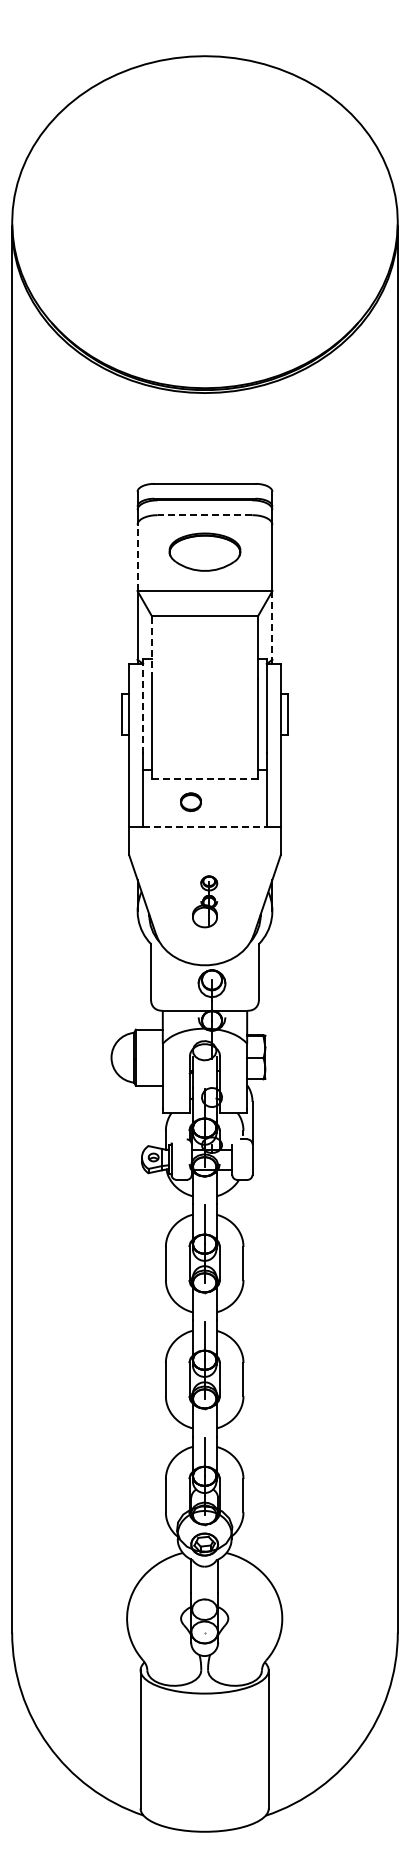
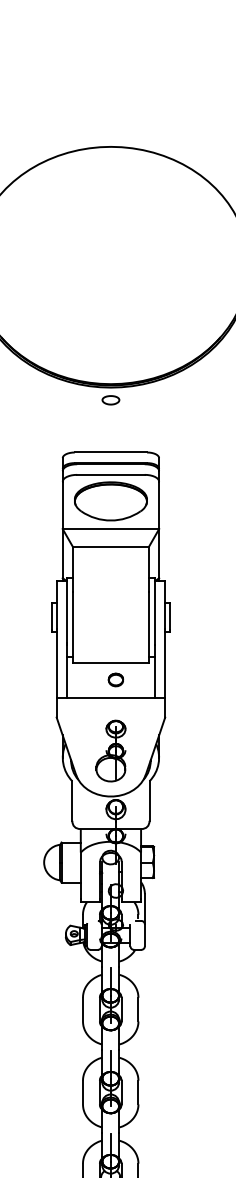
part: (204, 410) -> (110, 400), added
line: (204, 515) -> (110, 475), dashed -> solid
part: (204, 551) -> (110, 500), size x1.43
line: (137, 557) -> (62, 505), dashed -> solid
line: (272, 625) -> (159, 553), dashed -> solid
line: (151, 647) -> (72, 569), dashed -> solid
line: (143, 704) -> (66, 610), dashed -> solid
line: (205, 778) -> (111, 663), dashed -> solid
part: (190, 802) -> (115, 680), moved
line: (204, 827) -> (110, 698), dashed -> solid
part: (204, 901) -> (110, 750), size x1.67

